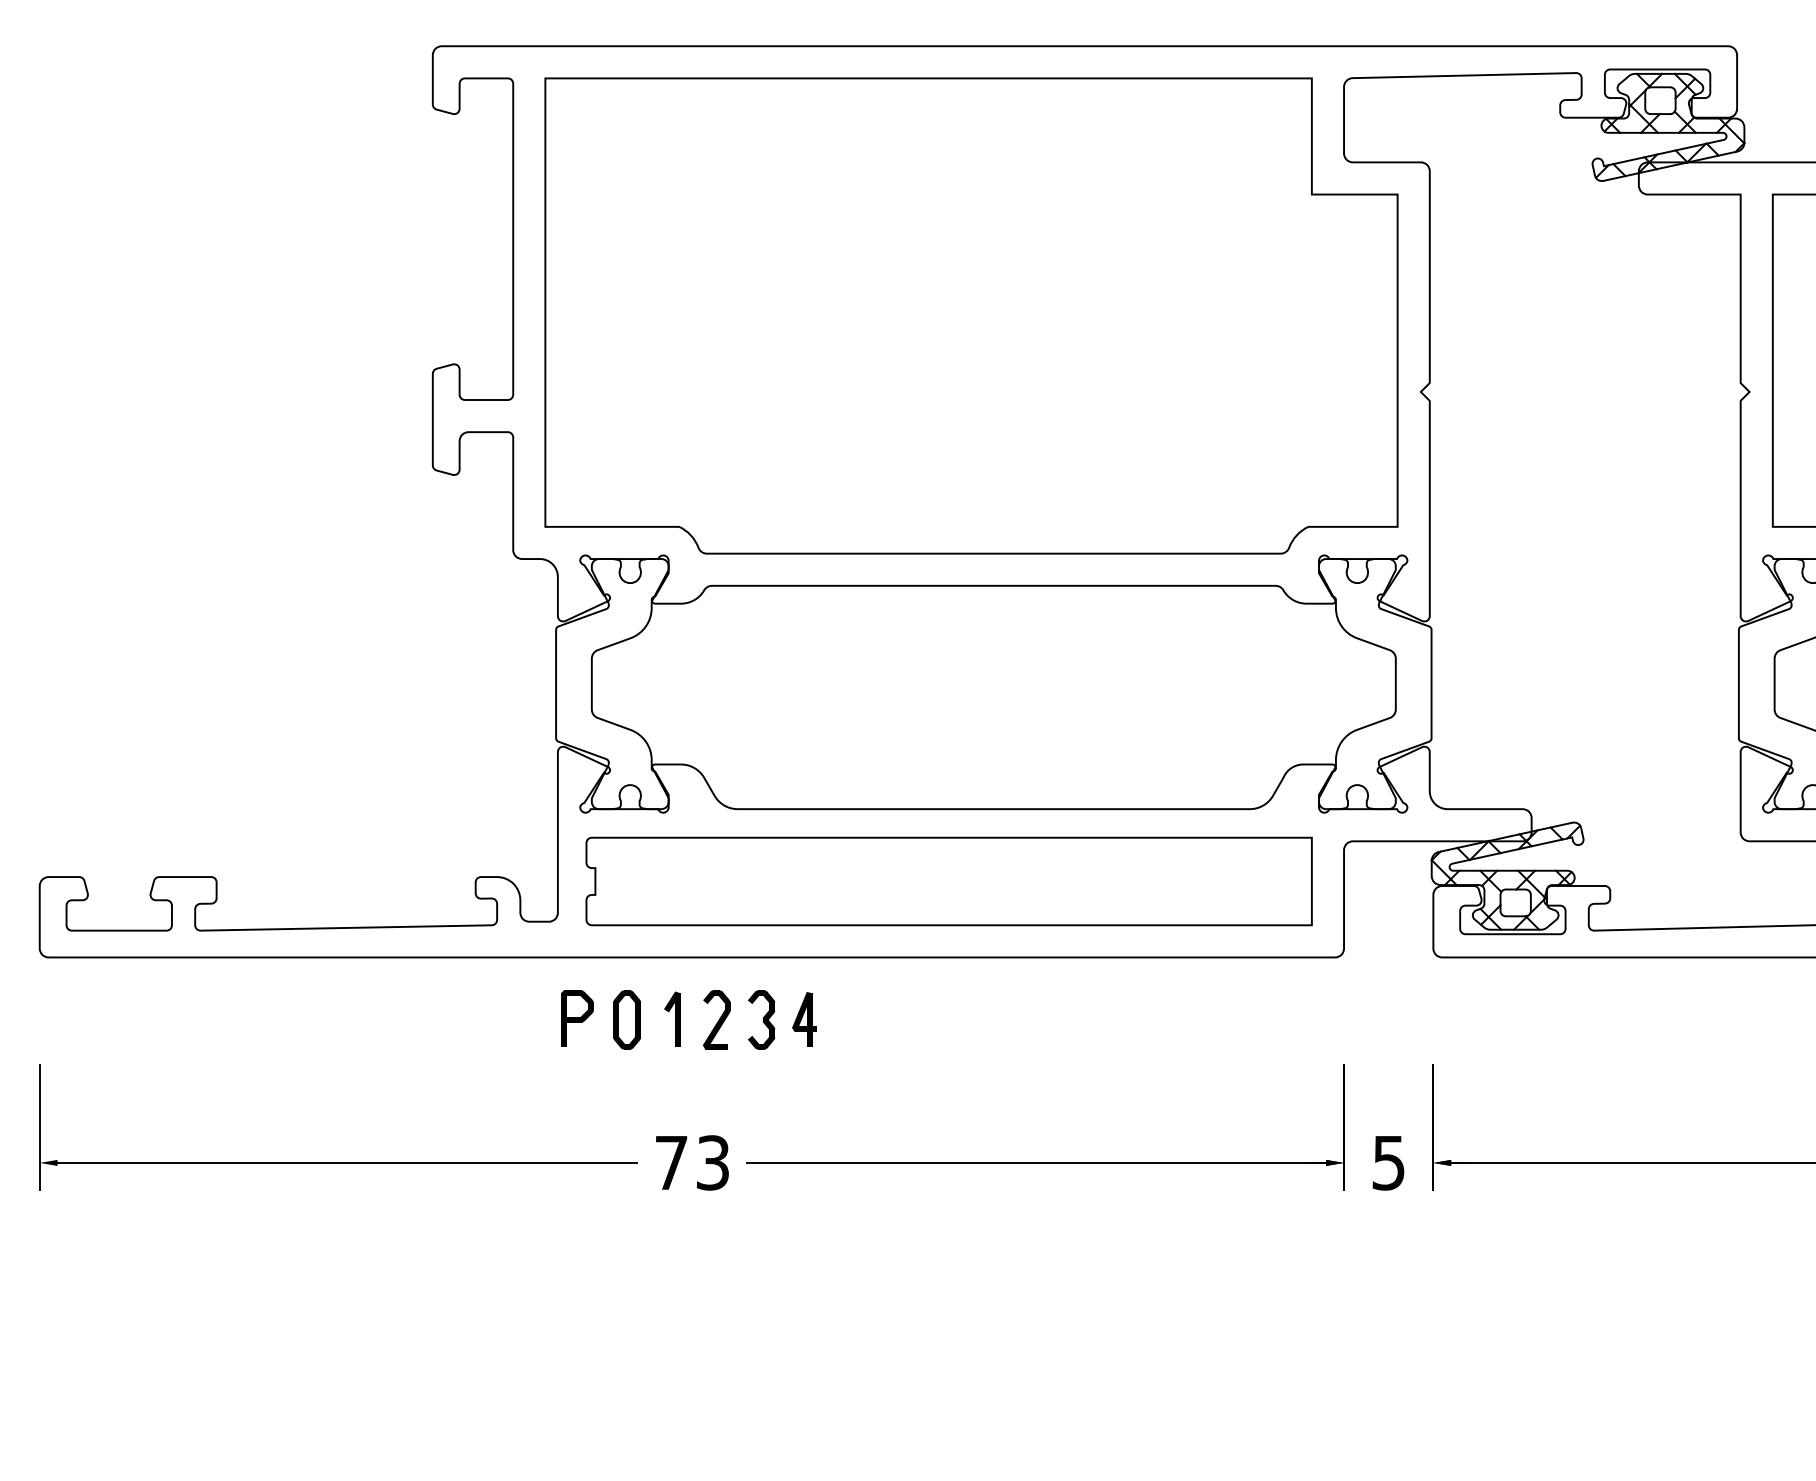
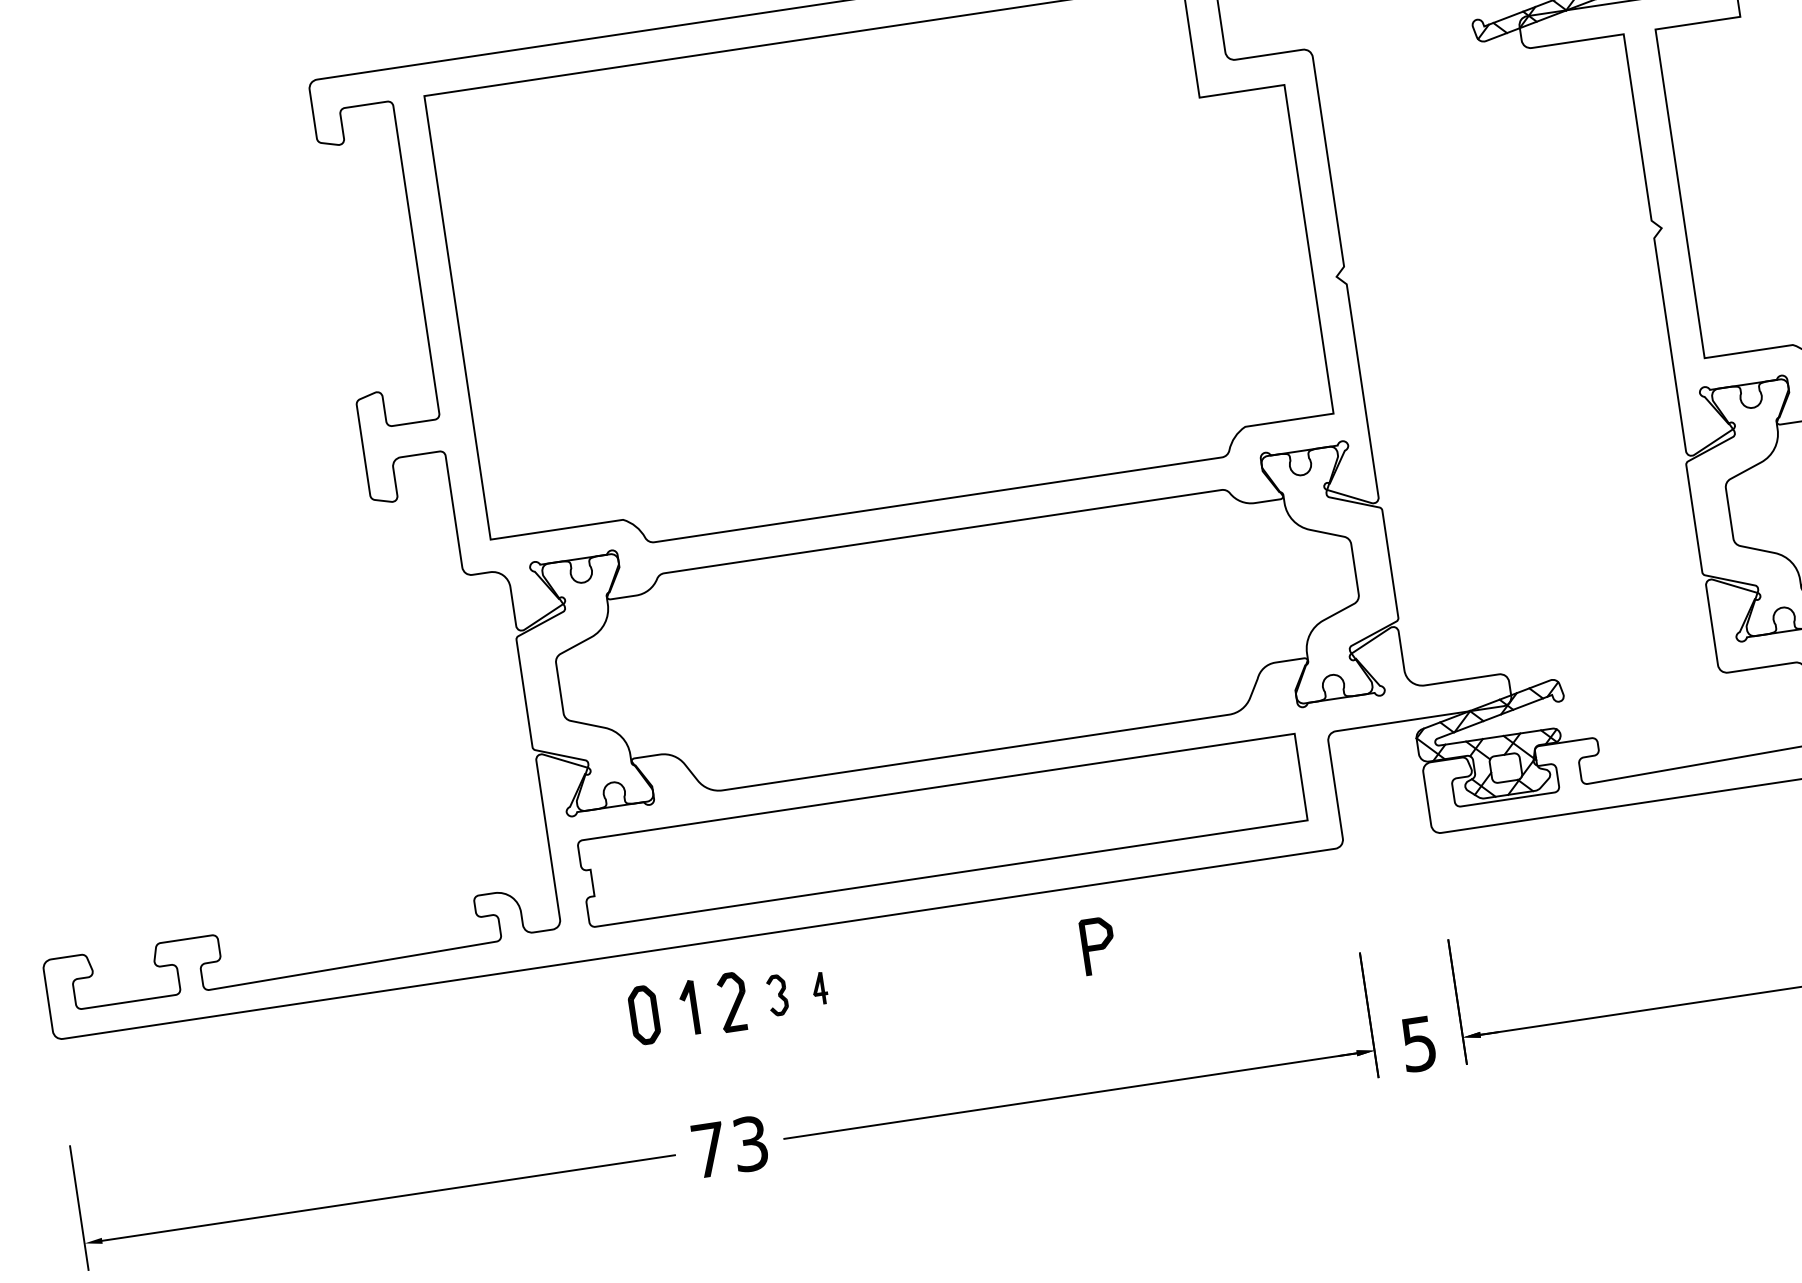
part: (577, 1018) -> (1098, 945), moved
part: (761, 1019) -> (777, 994), size x0.7
part: (804, 1019) -> (819, 988), size x0.6

